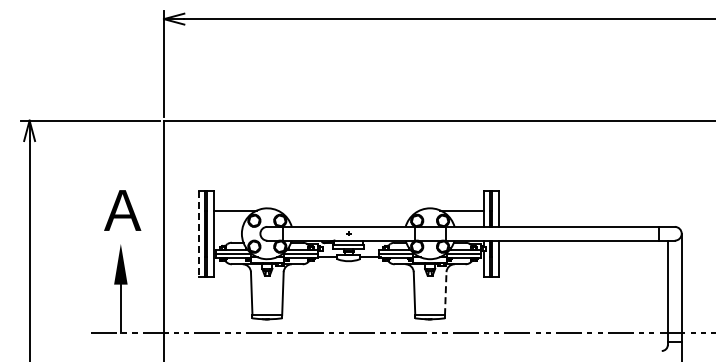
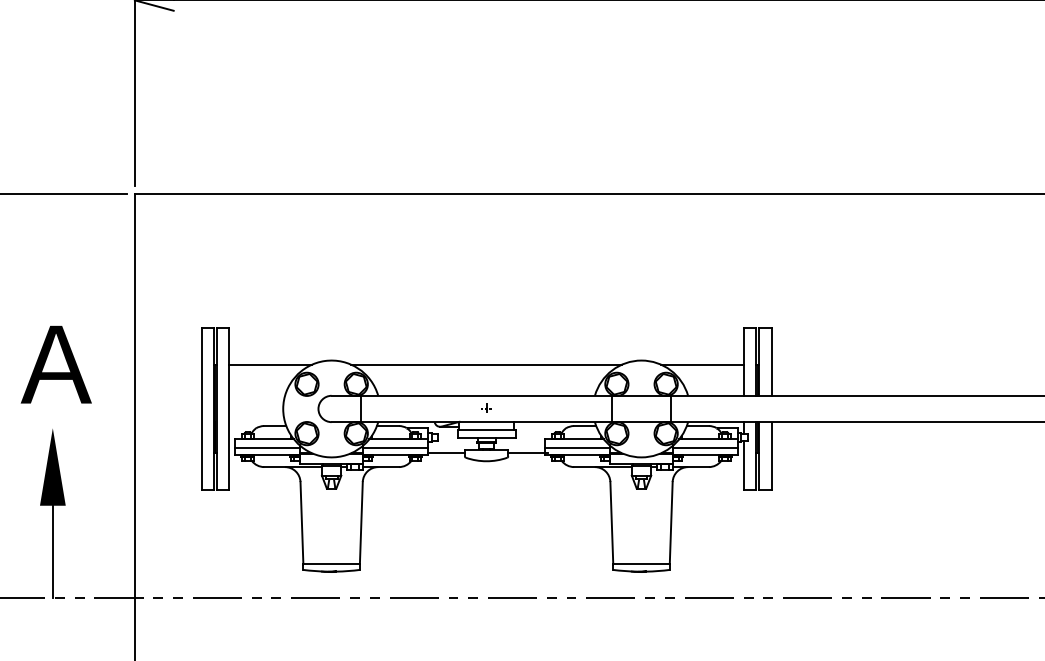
line: (348, 210) -> (486, 364), added
line: (198, 233) -> (200, 408), dashed -> solid
line: (445, 293) -> (670, 522), dashed -> solid

